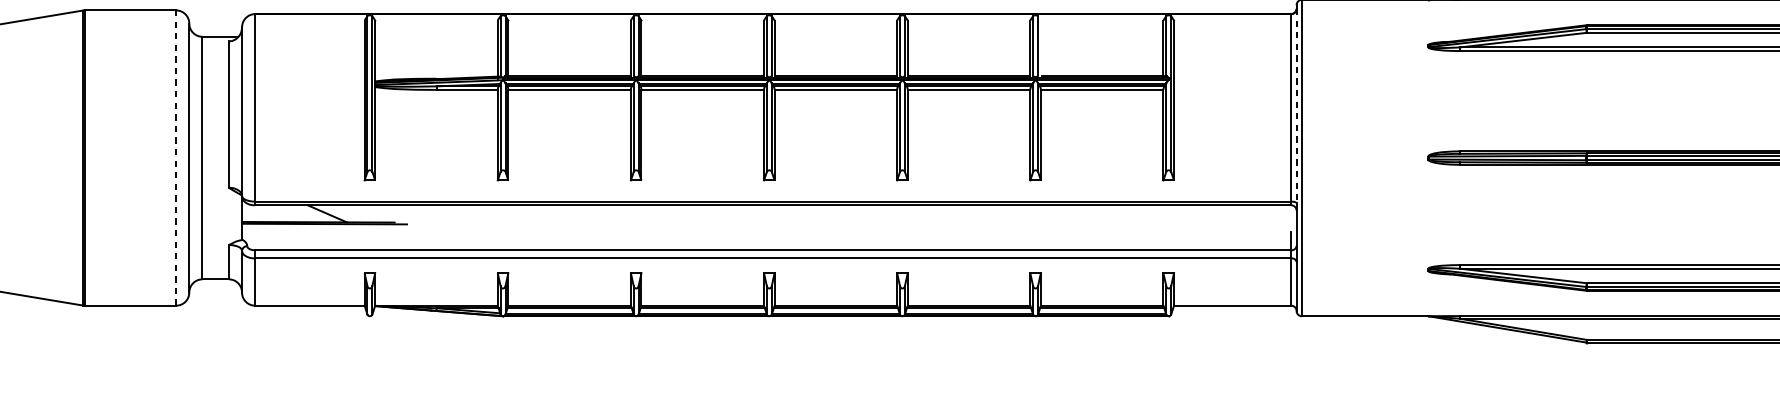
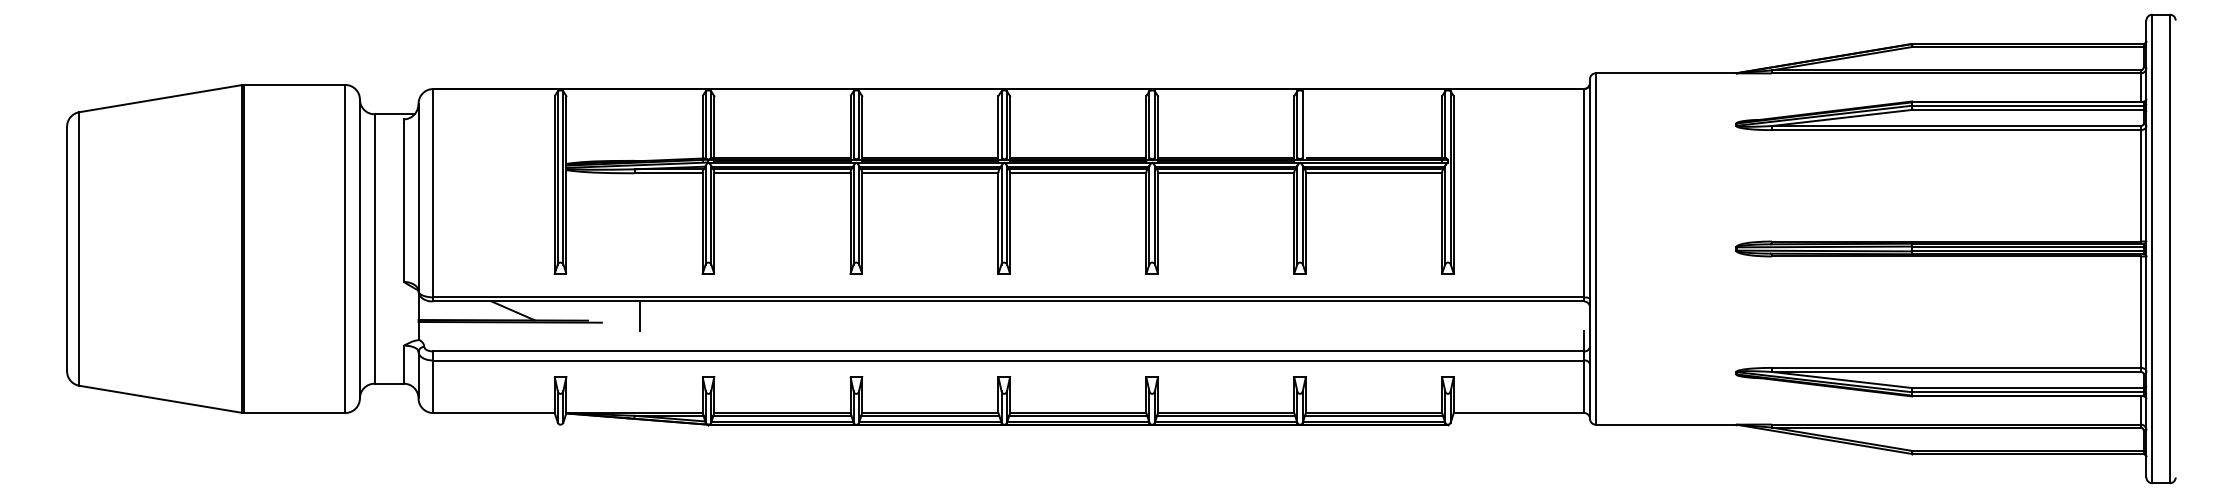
line: (1296, 106) -> (1589, 191), dashed -> solid
line: (176, 157) -> (345, 248), dashed -> solid
line: (440, 218) -> (639, 316), added

